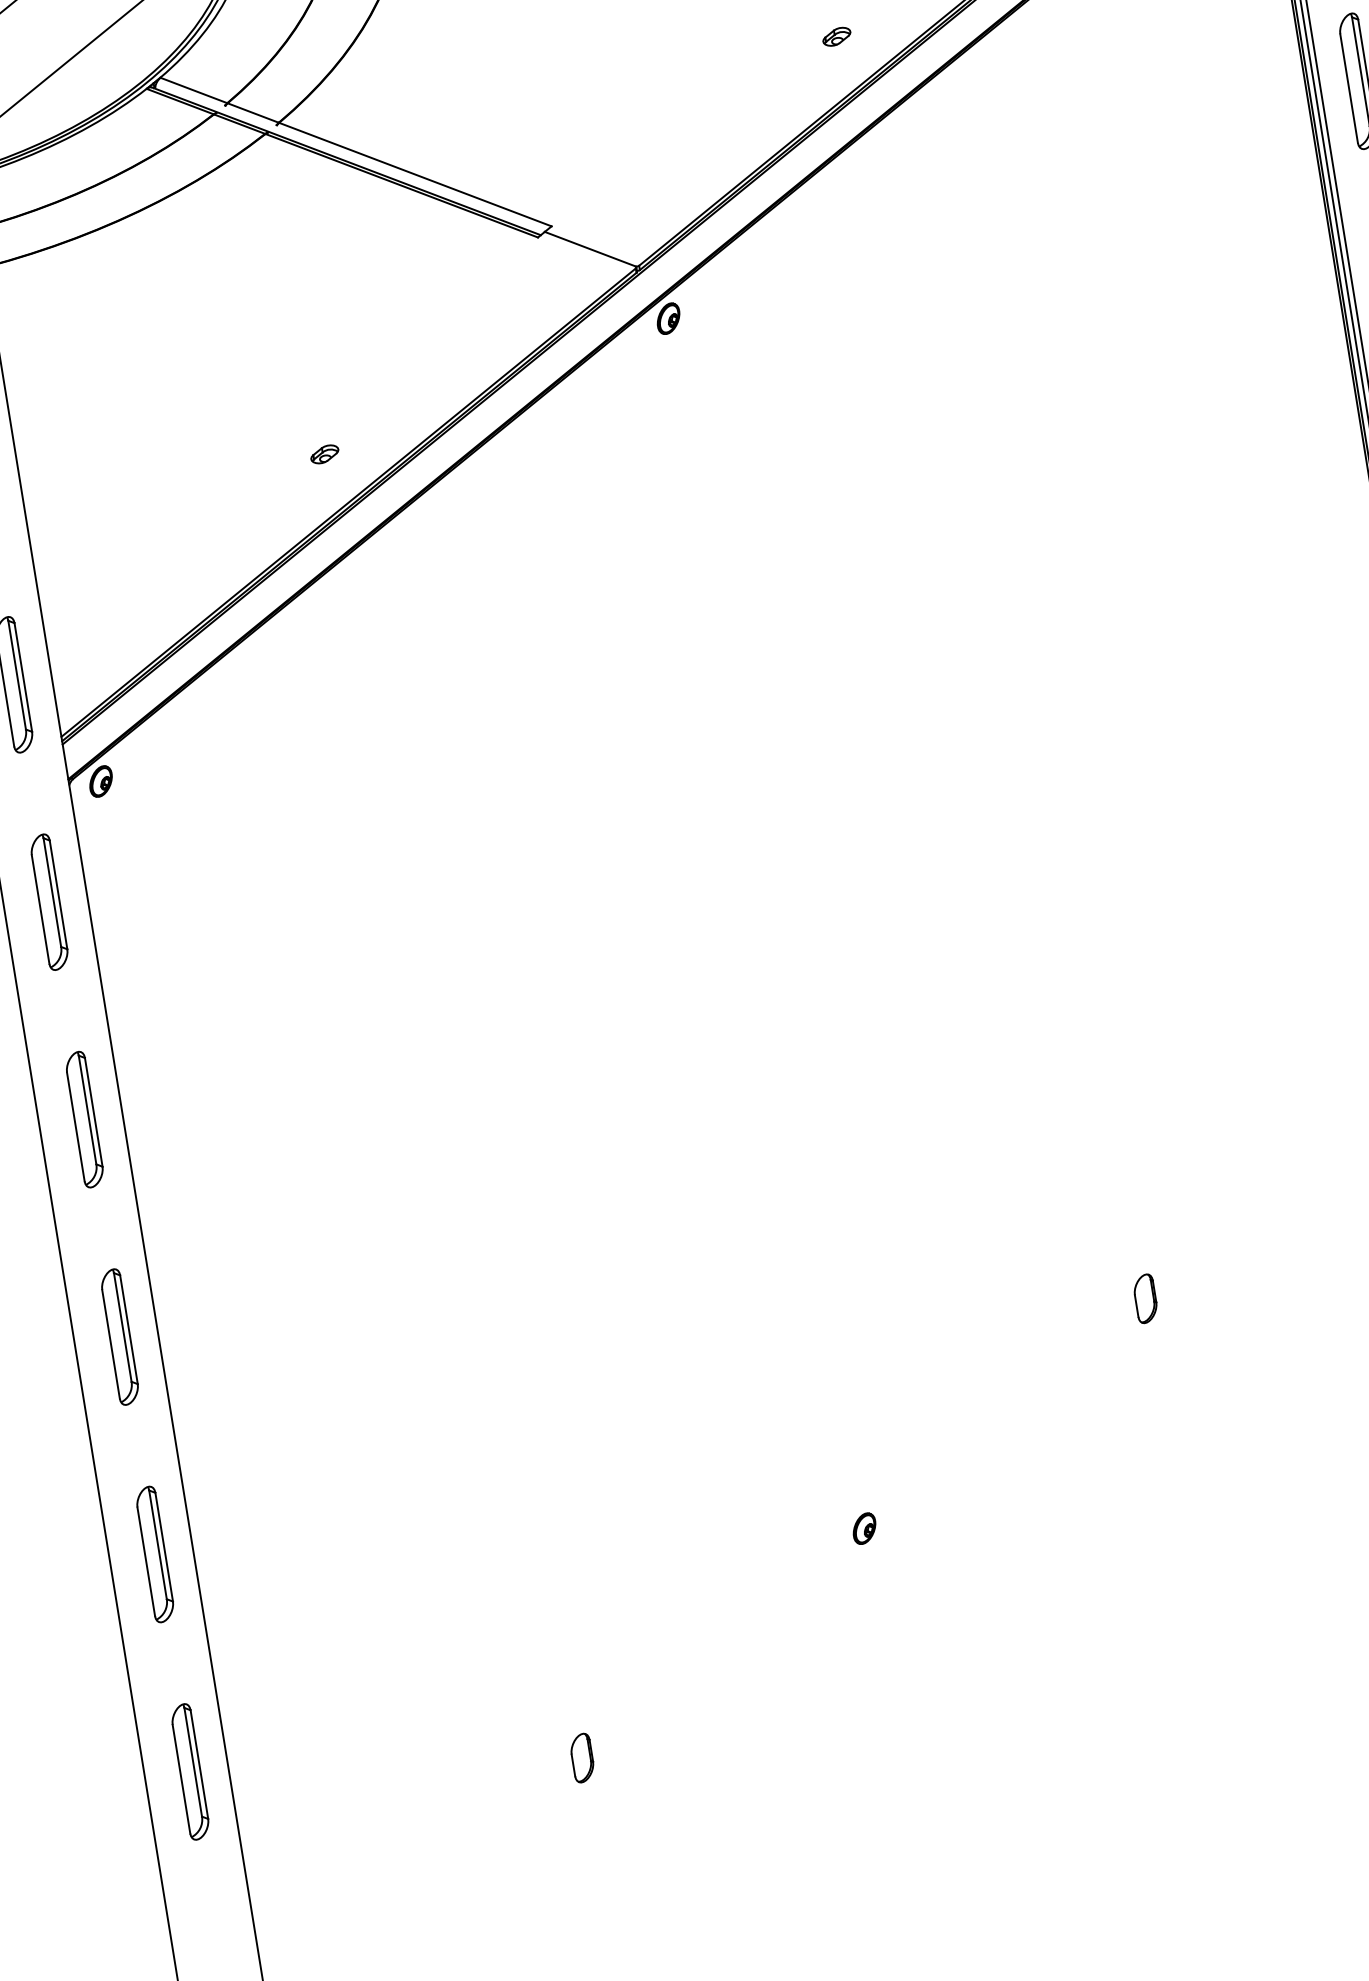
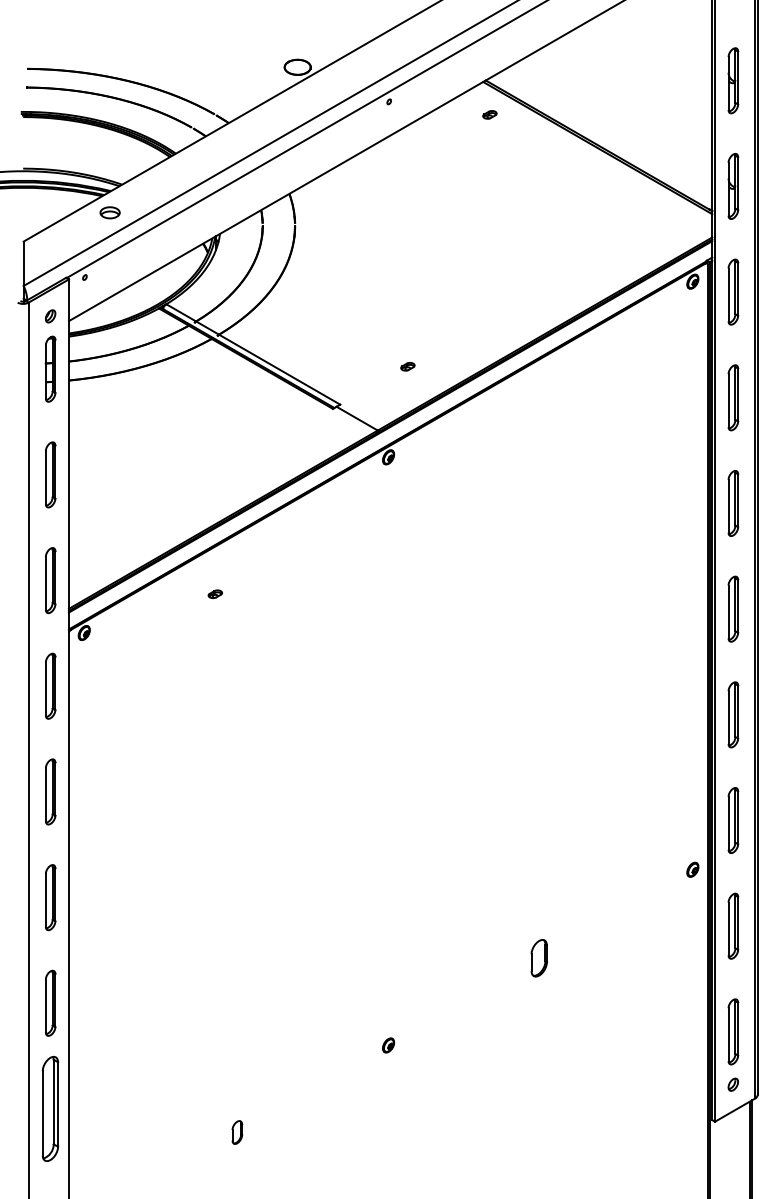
part: (835, 36) -> (407, 366), moved
part: (323, 455) -> (214, 594), moved
part: (1145, 1297) -> (539, 957), size x1.6
part: (190, 1770) -> (50, 1108), size x1.6

